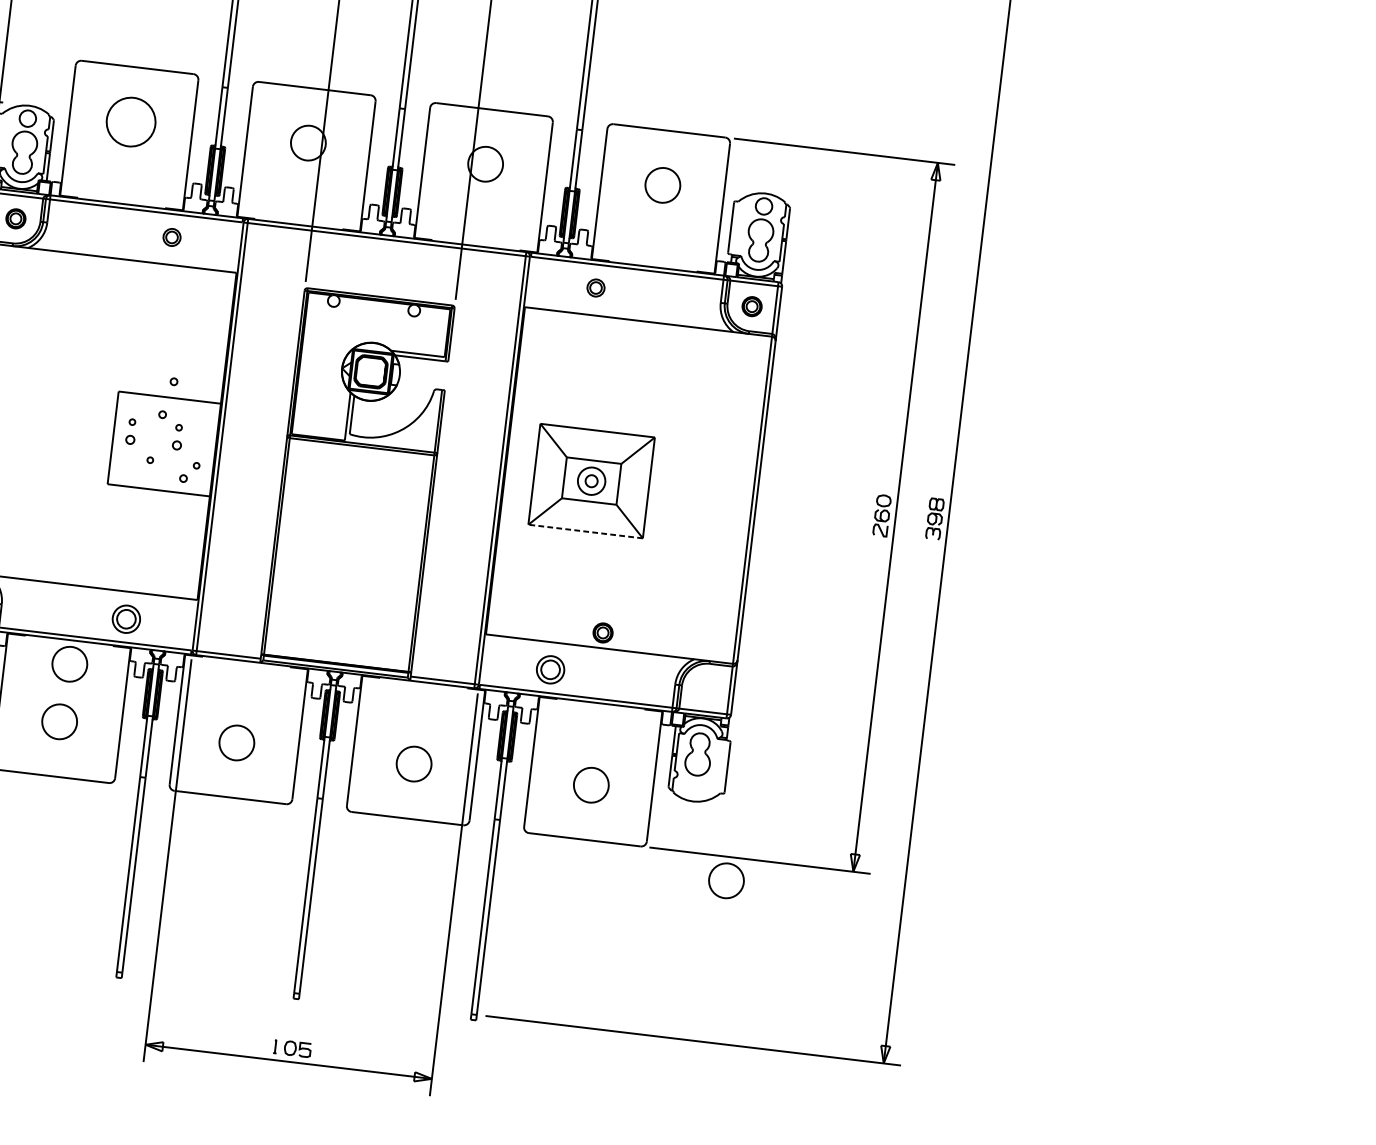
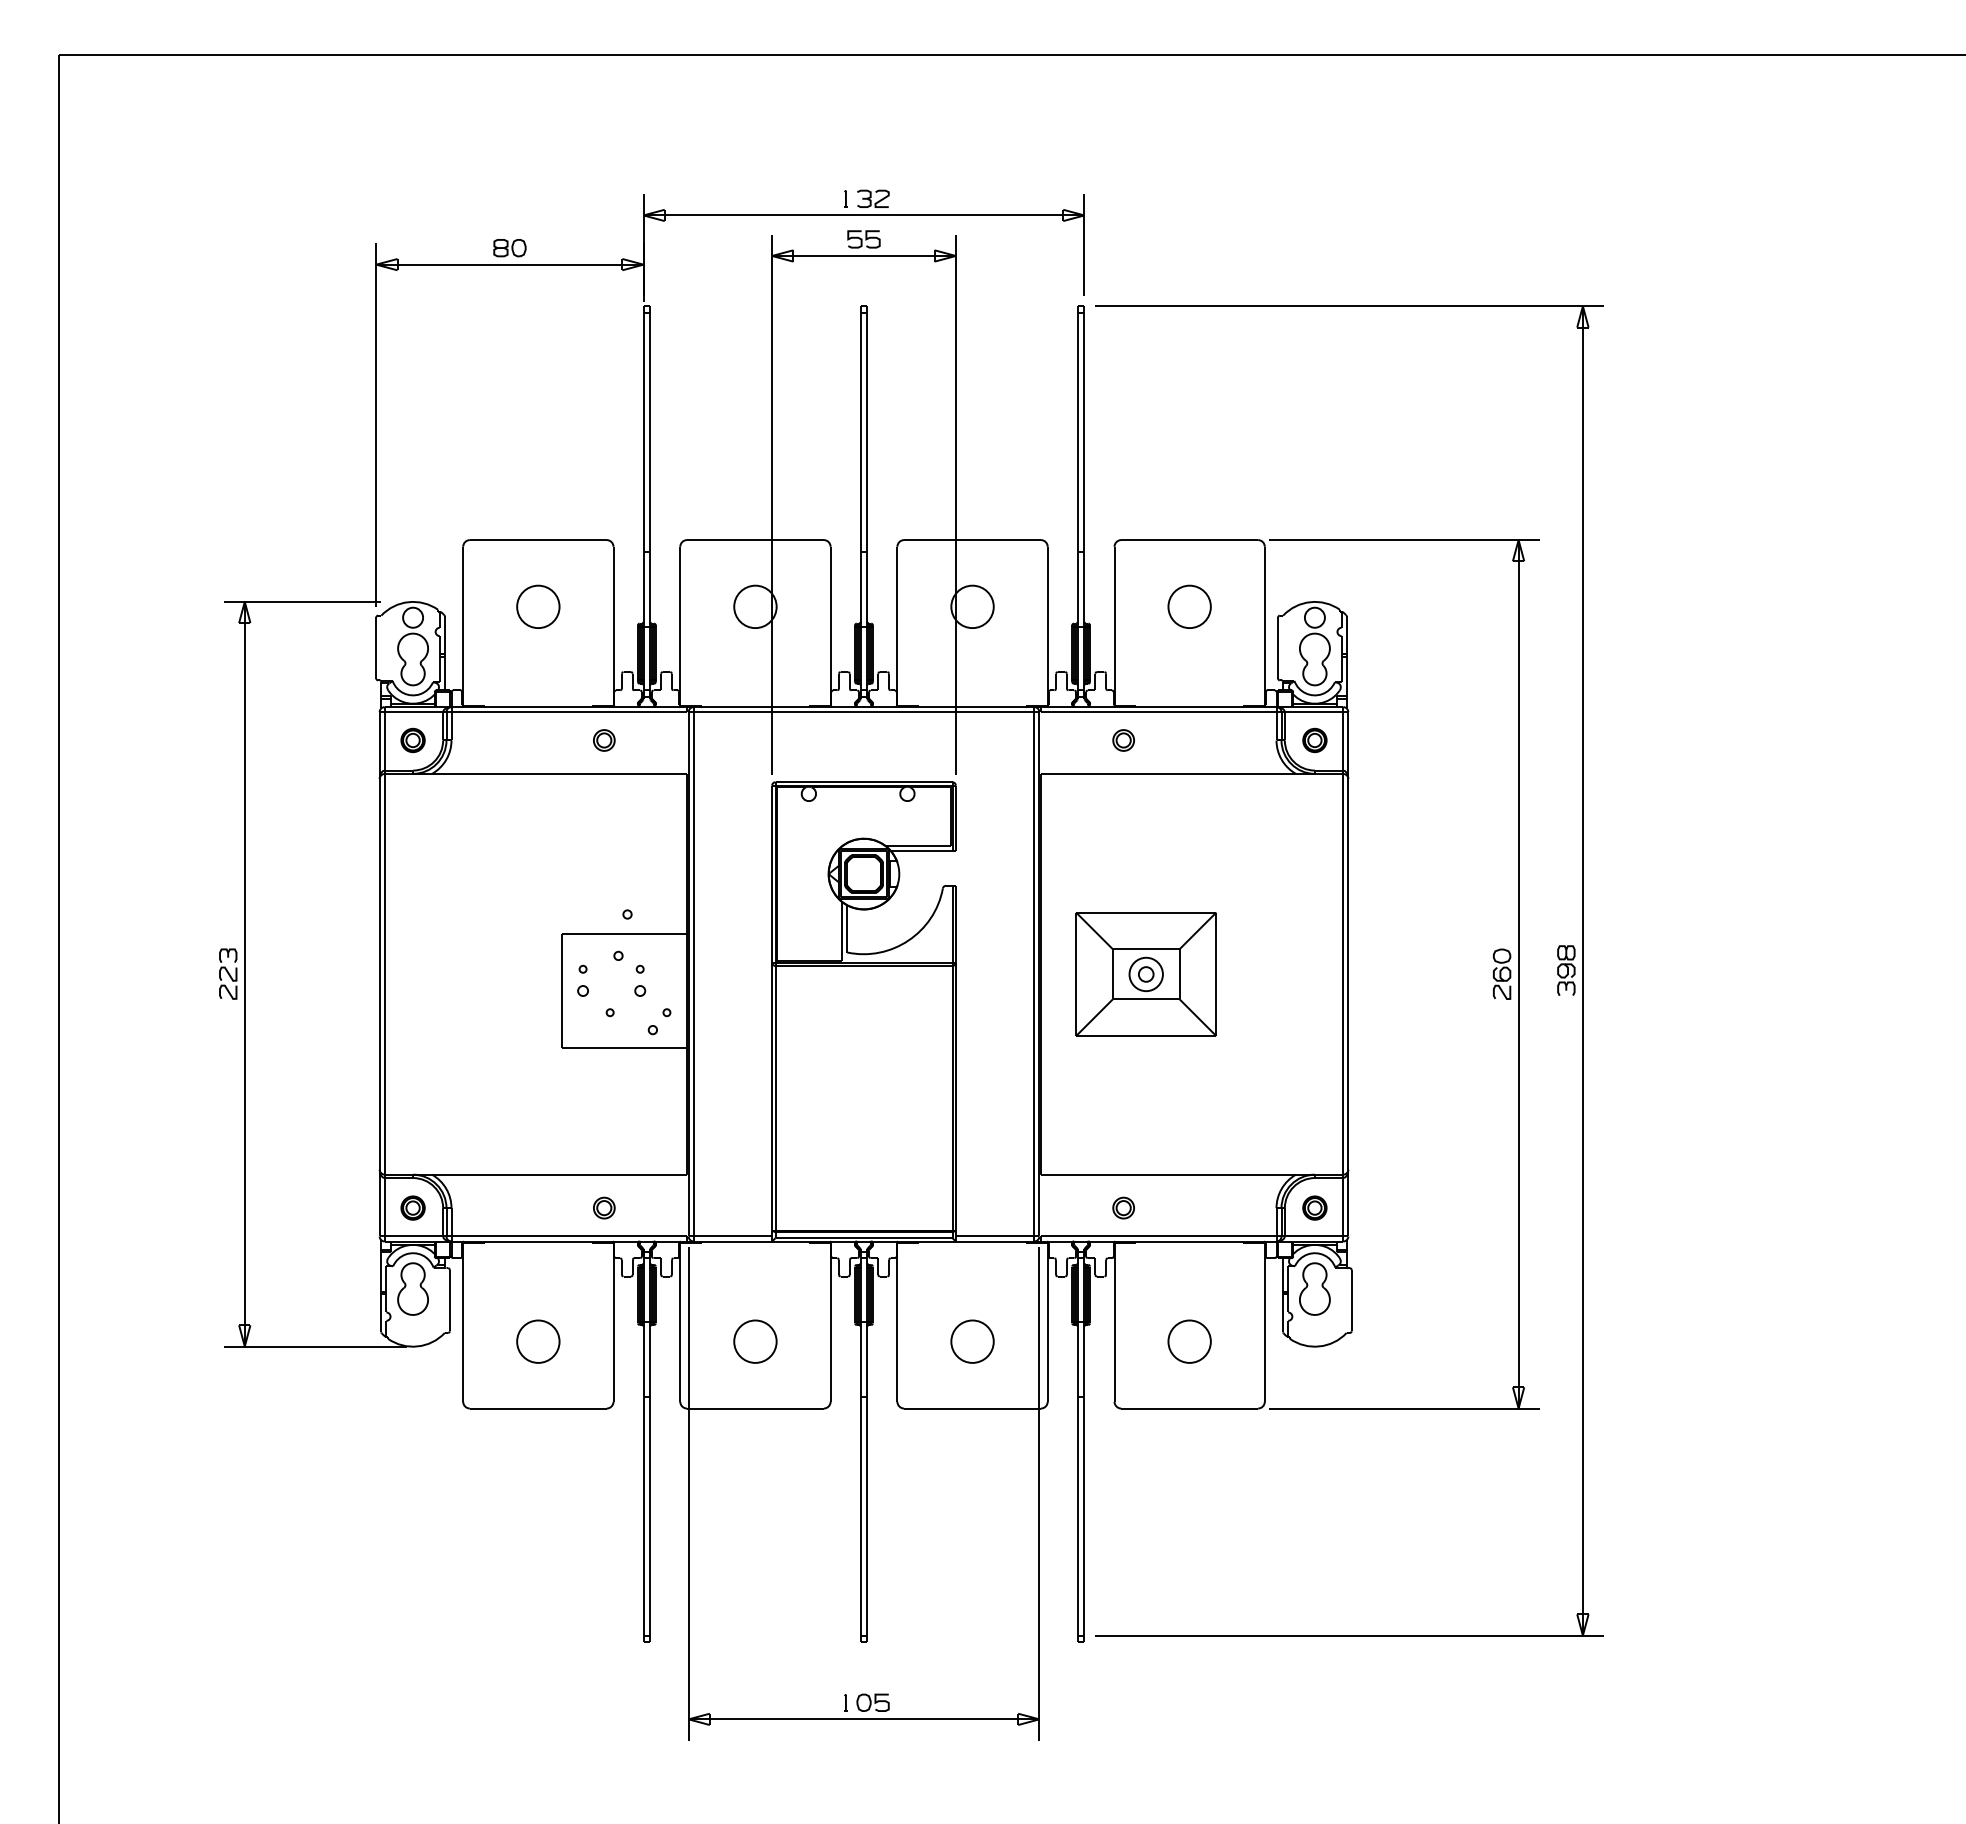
part: (131, 121) -> (538, 606), size x0.71
line: (585, 531) -> (1145, 1036), dashed -> solid
part: (126, 618) -> (604, 1207), size x0.62
part: (602, 632) -> (1314, 1207), moved
part: (69, 664) -> (542, 1270), removed
part: (550, 669) -> (1123, 1207), size x0.62
part: (726, 880) -> (1366, 1437), removed

